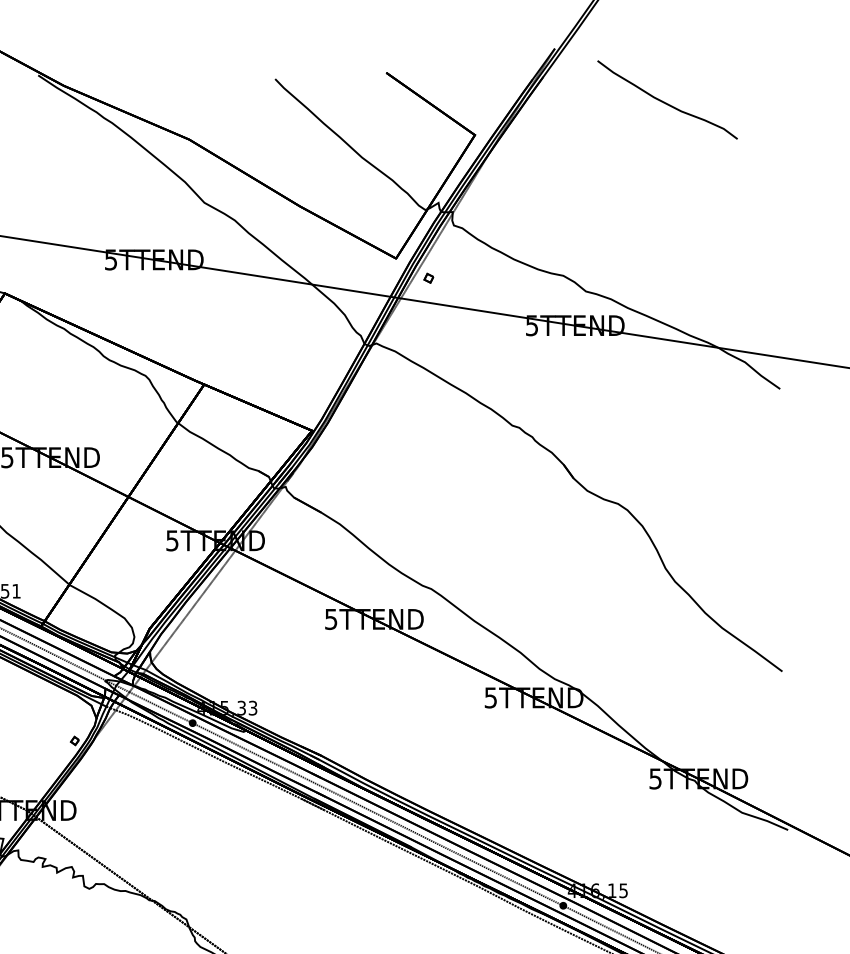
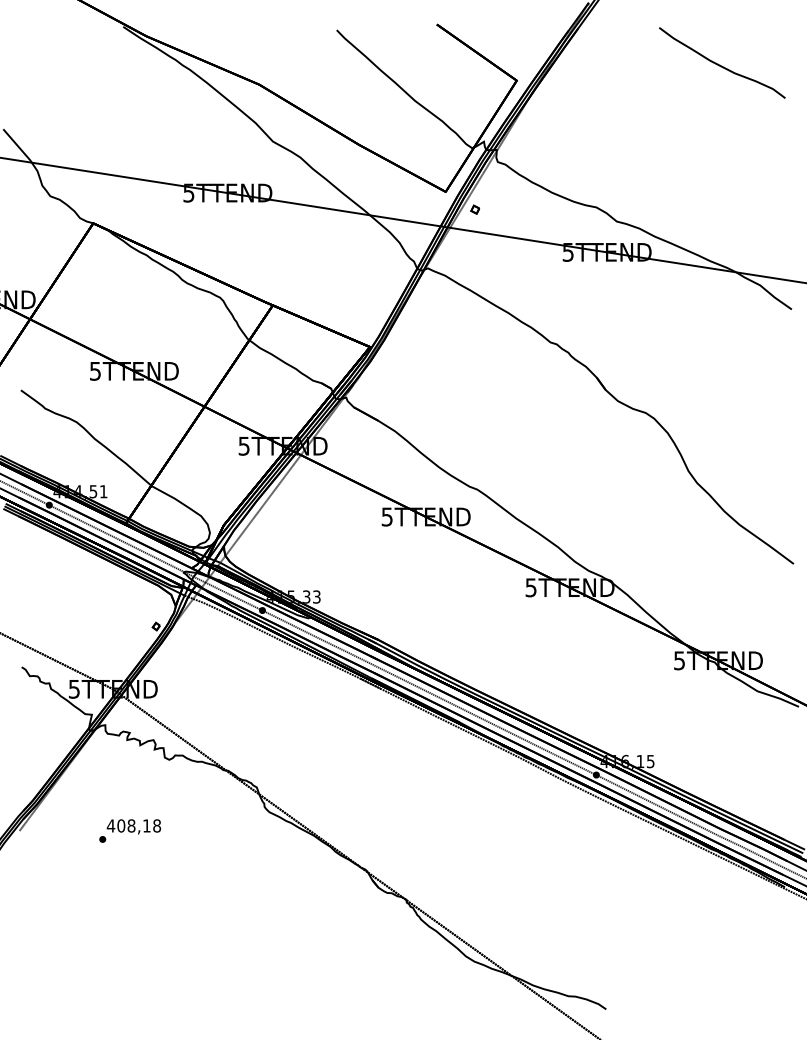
part: (667, 99) -> (722, 62), moved

